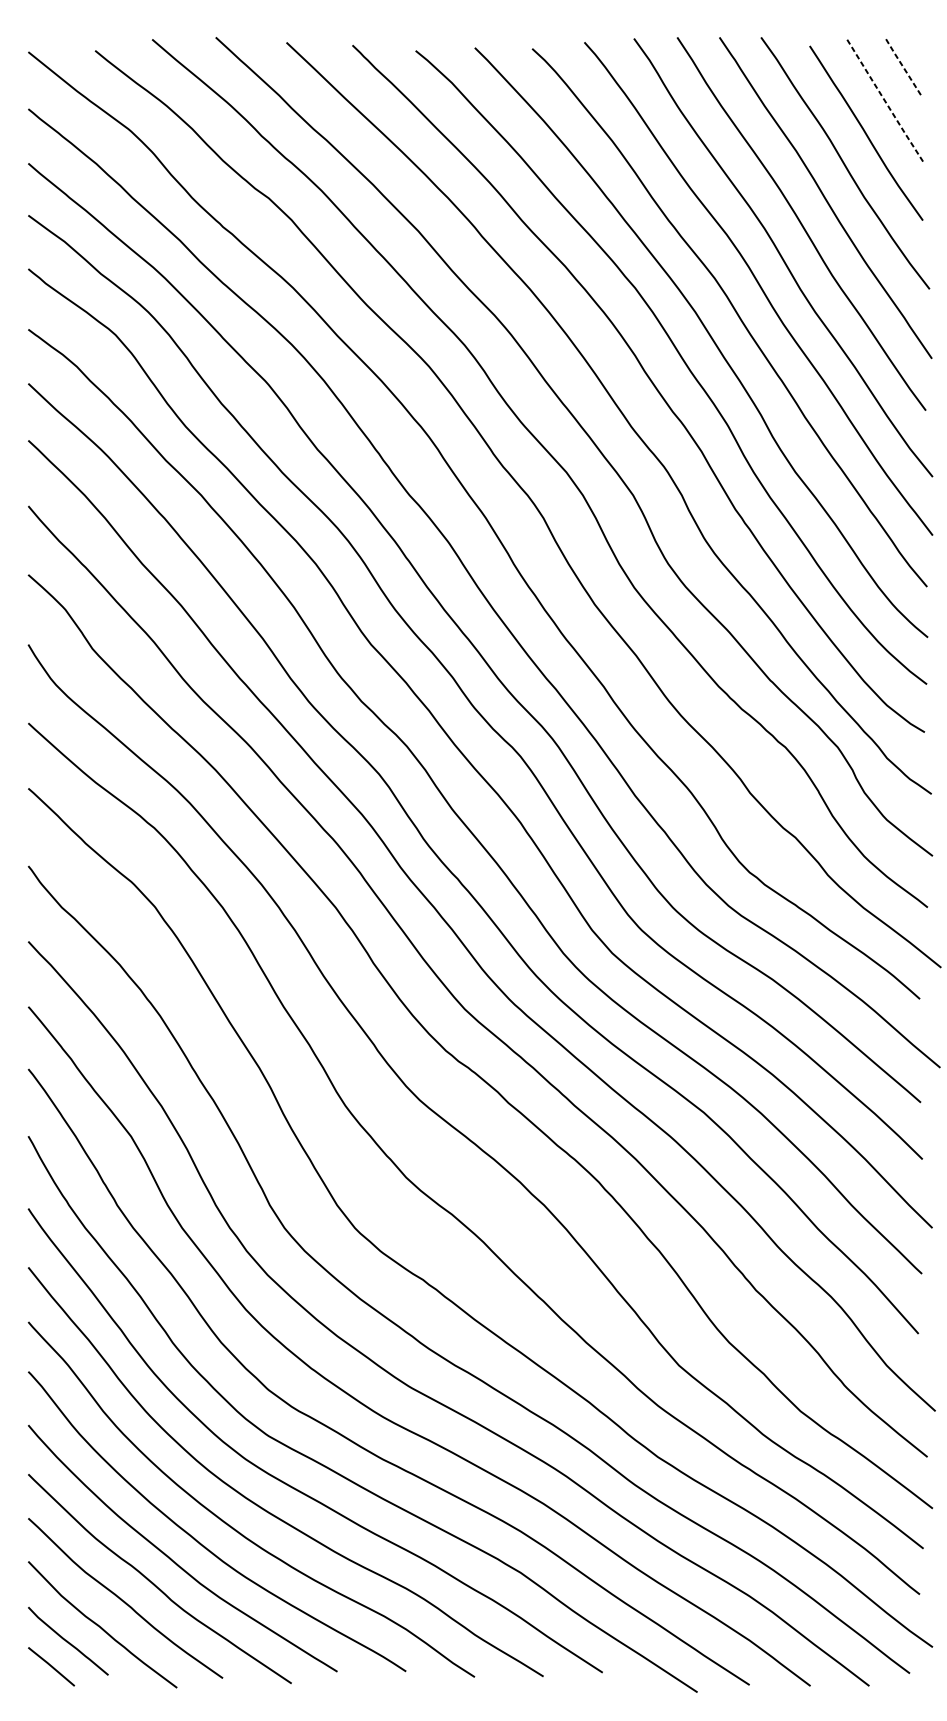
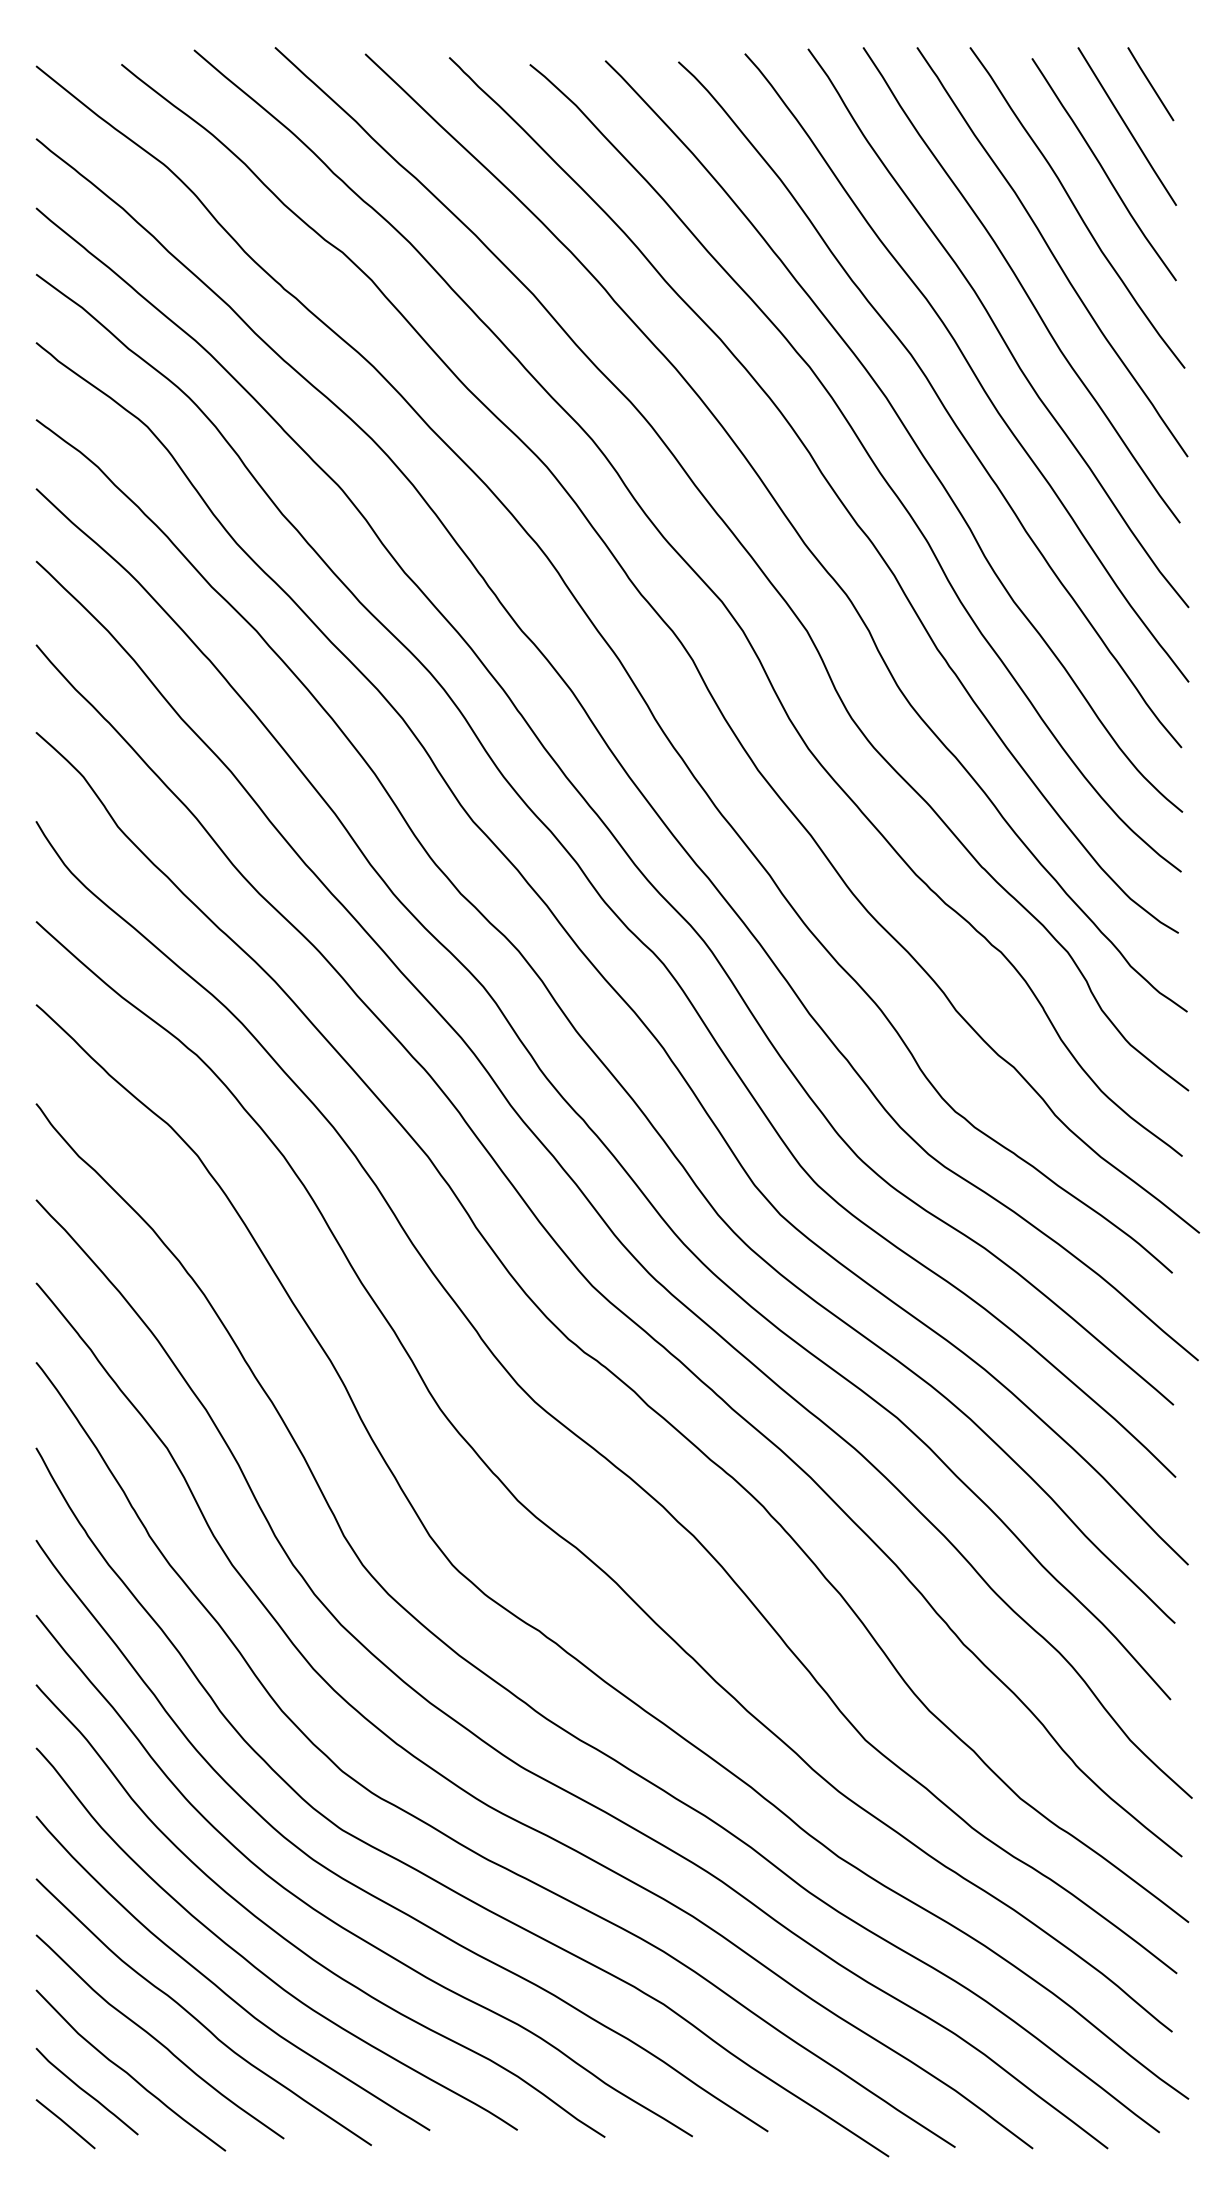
line: (901, 65) -> (1149, 83), dashed -> solid
line: (884, 100) -> (1127, 127), dashed -> solid

